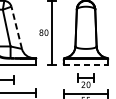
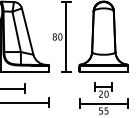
line: (16, 27) -> (27, 31), dashed -> solid
line: (86, 65) -> (104, 72), dashed -> solid

